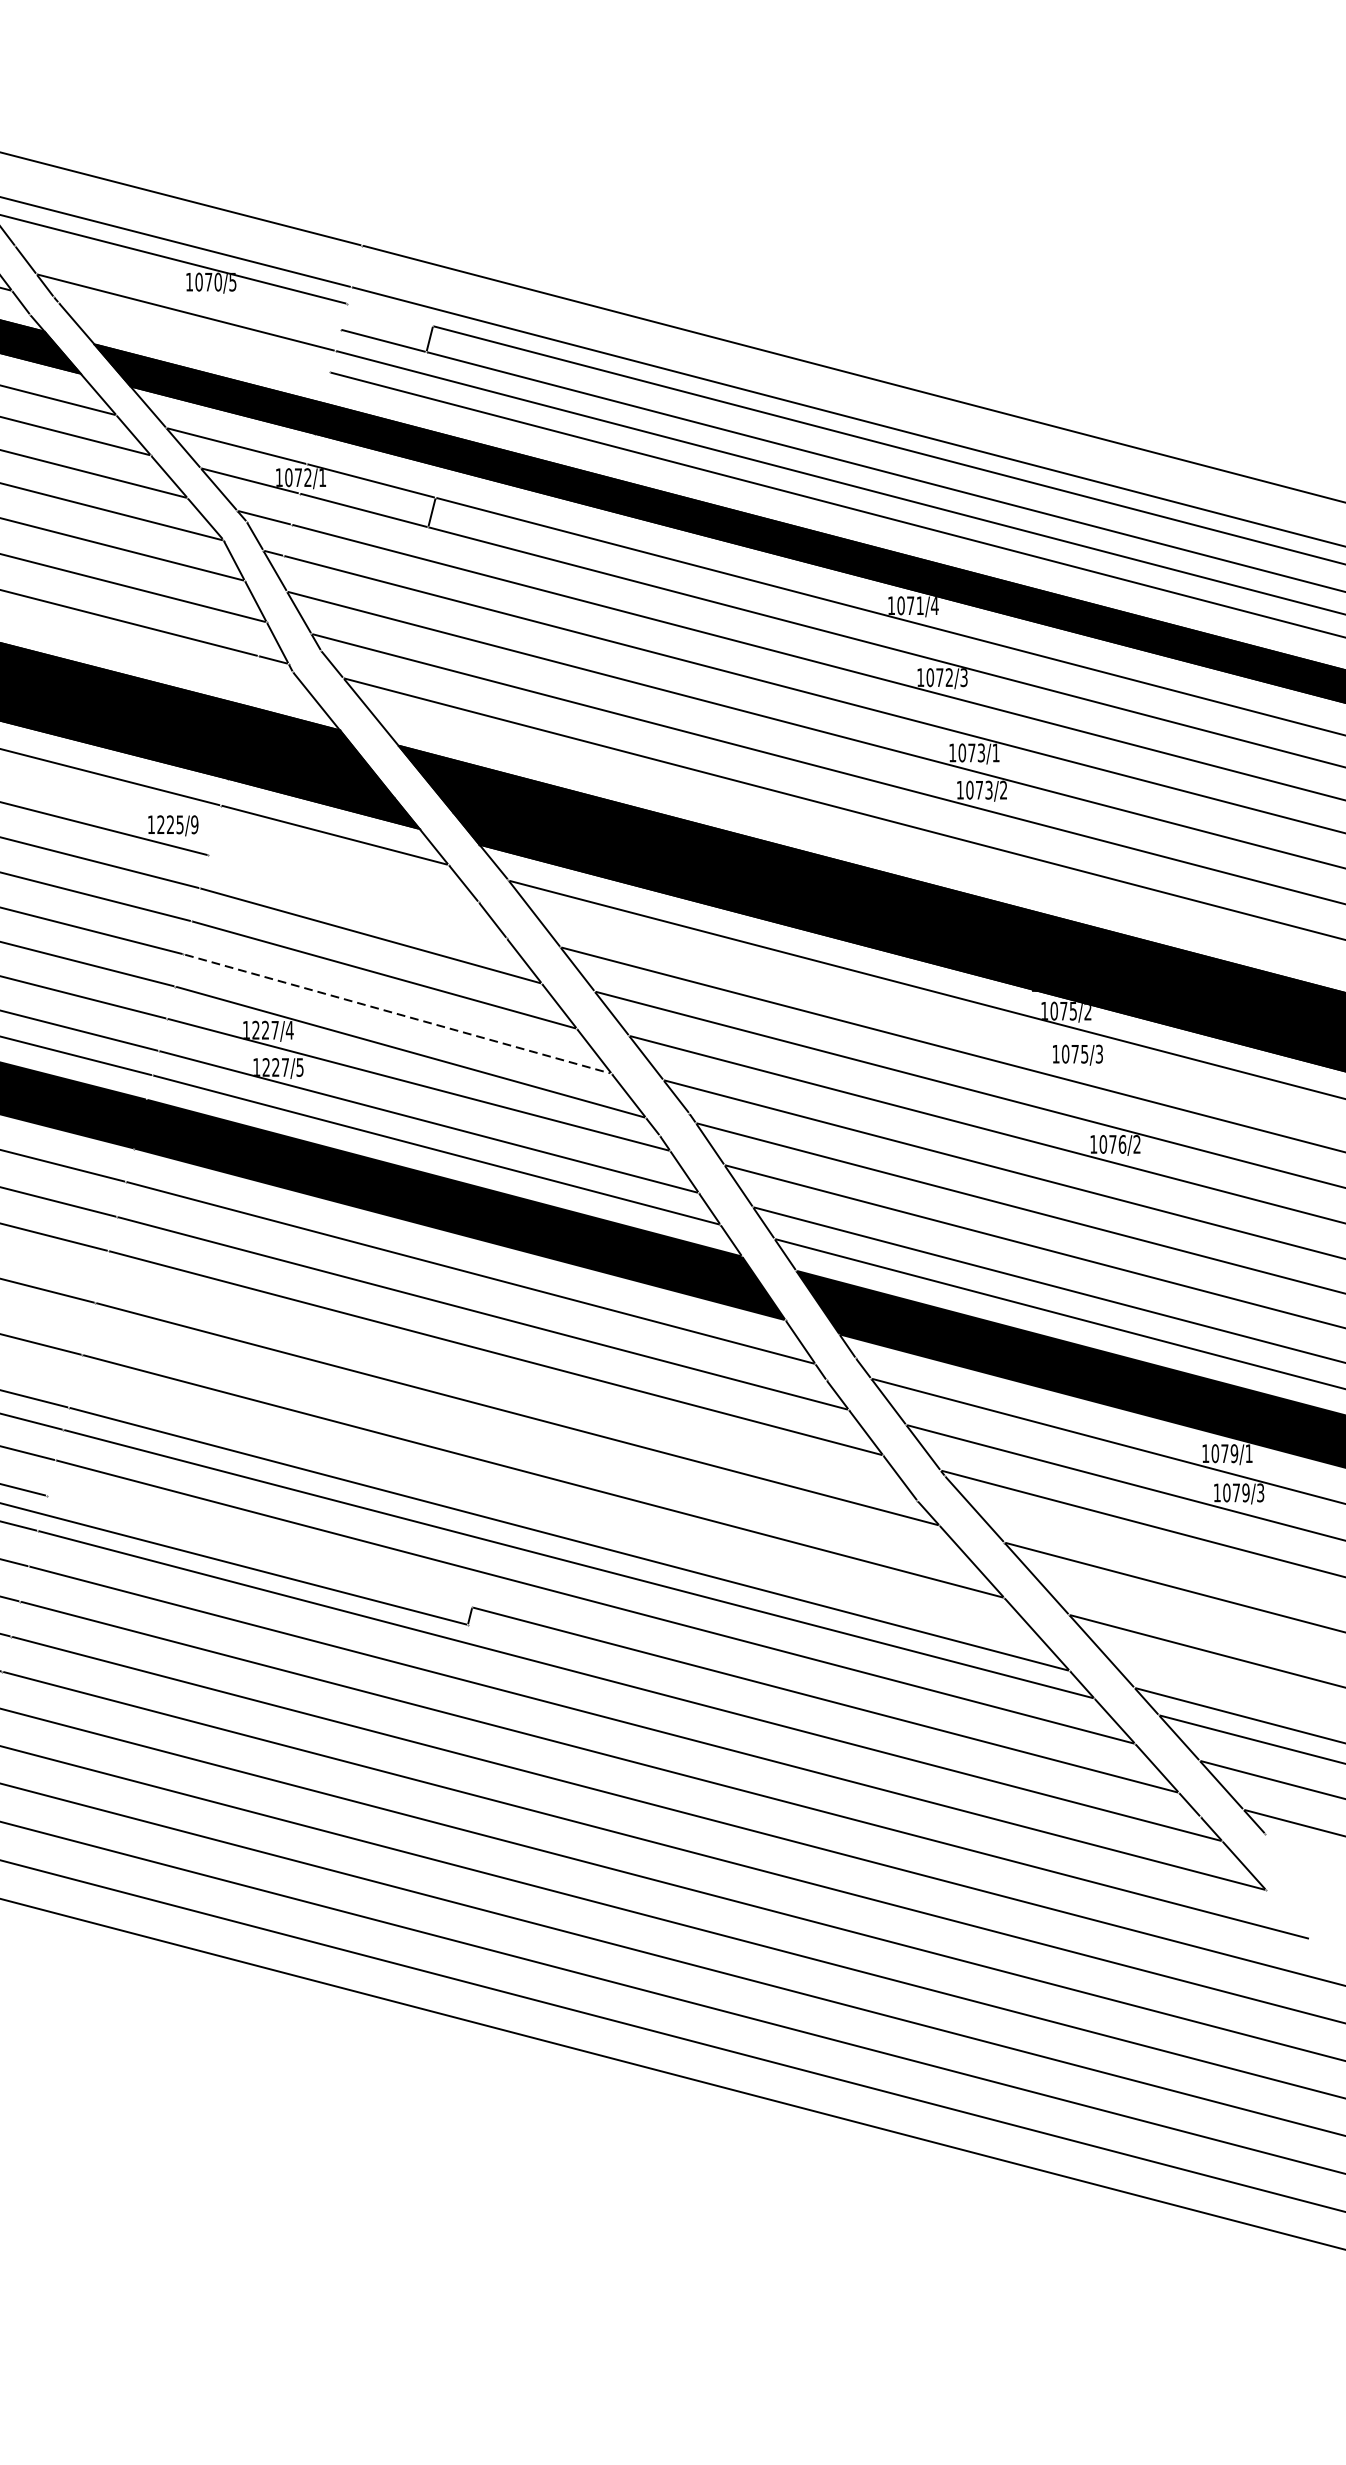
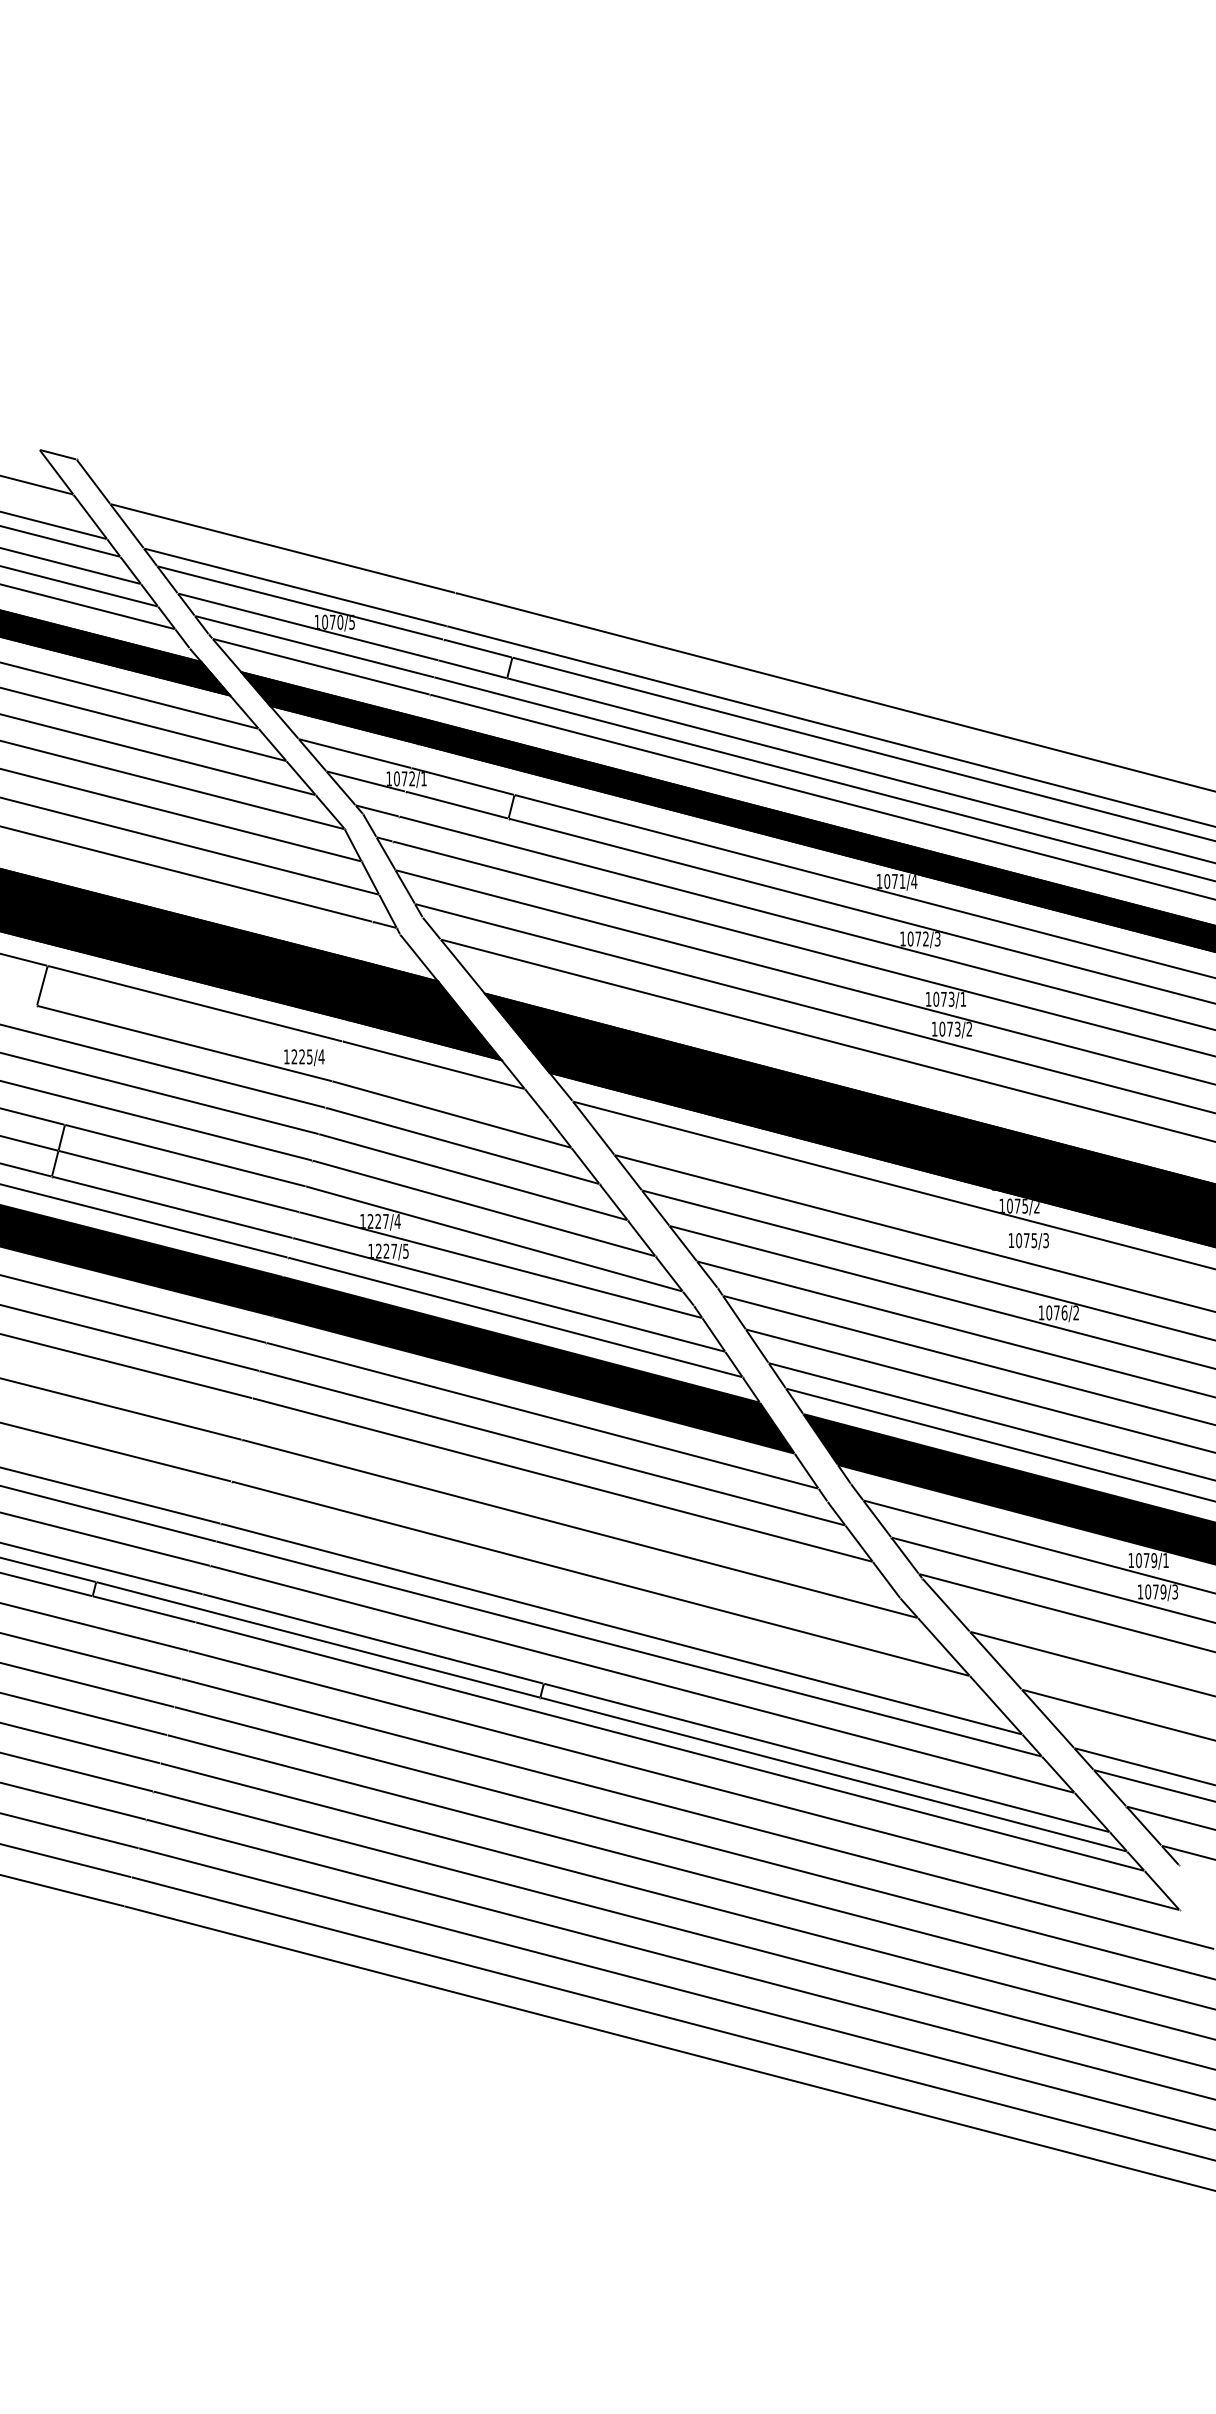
line: (178, 287) -> (308, 626), added
line: (389, 314) -> (477, 648), added
line: (194, 337) -> (321, 666), added
text: (194, 824) -> (321, 1056), 1225/9 -> 1225/4
line: (356, 896) -> (451, 1114), added
line: (396, 1014) -> (483, 1208), dashed -> solid
line: (259, 1550) -> (373, 1638), added
line: (833, 1720) -> (833, 1774), added

